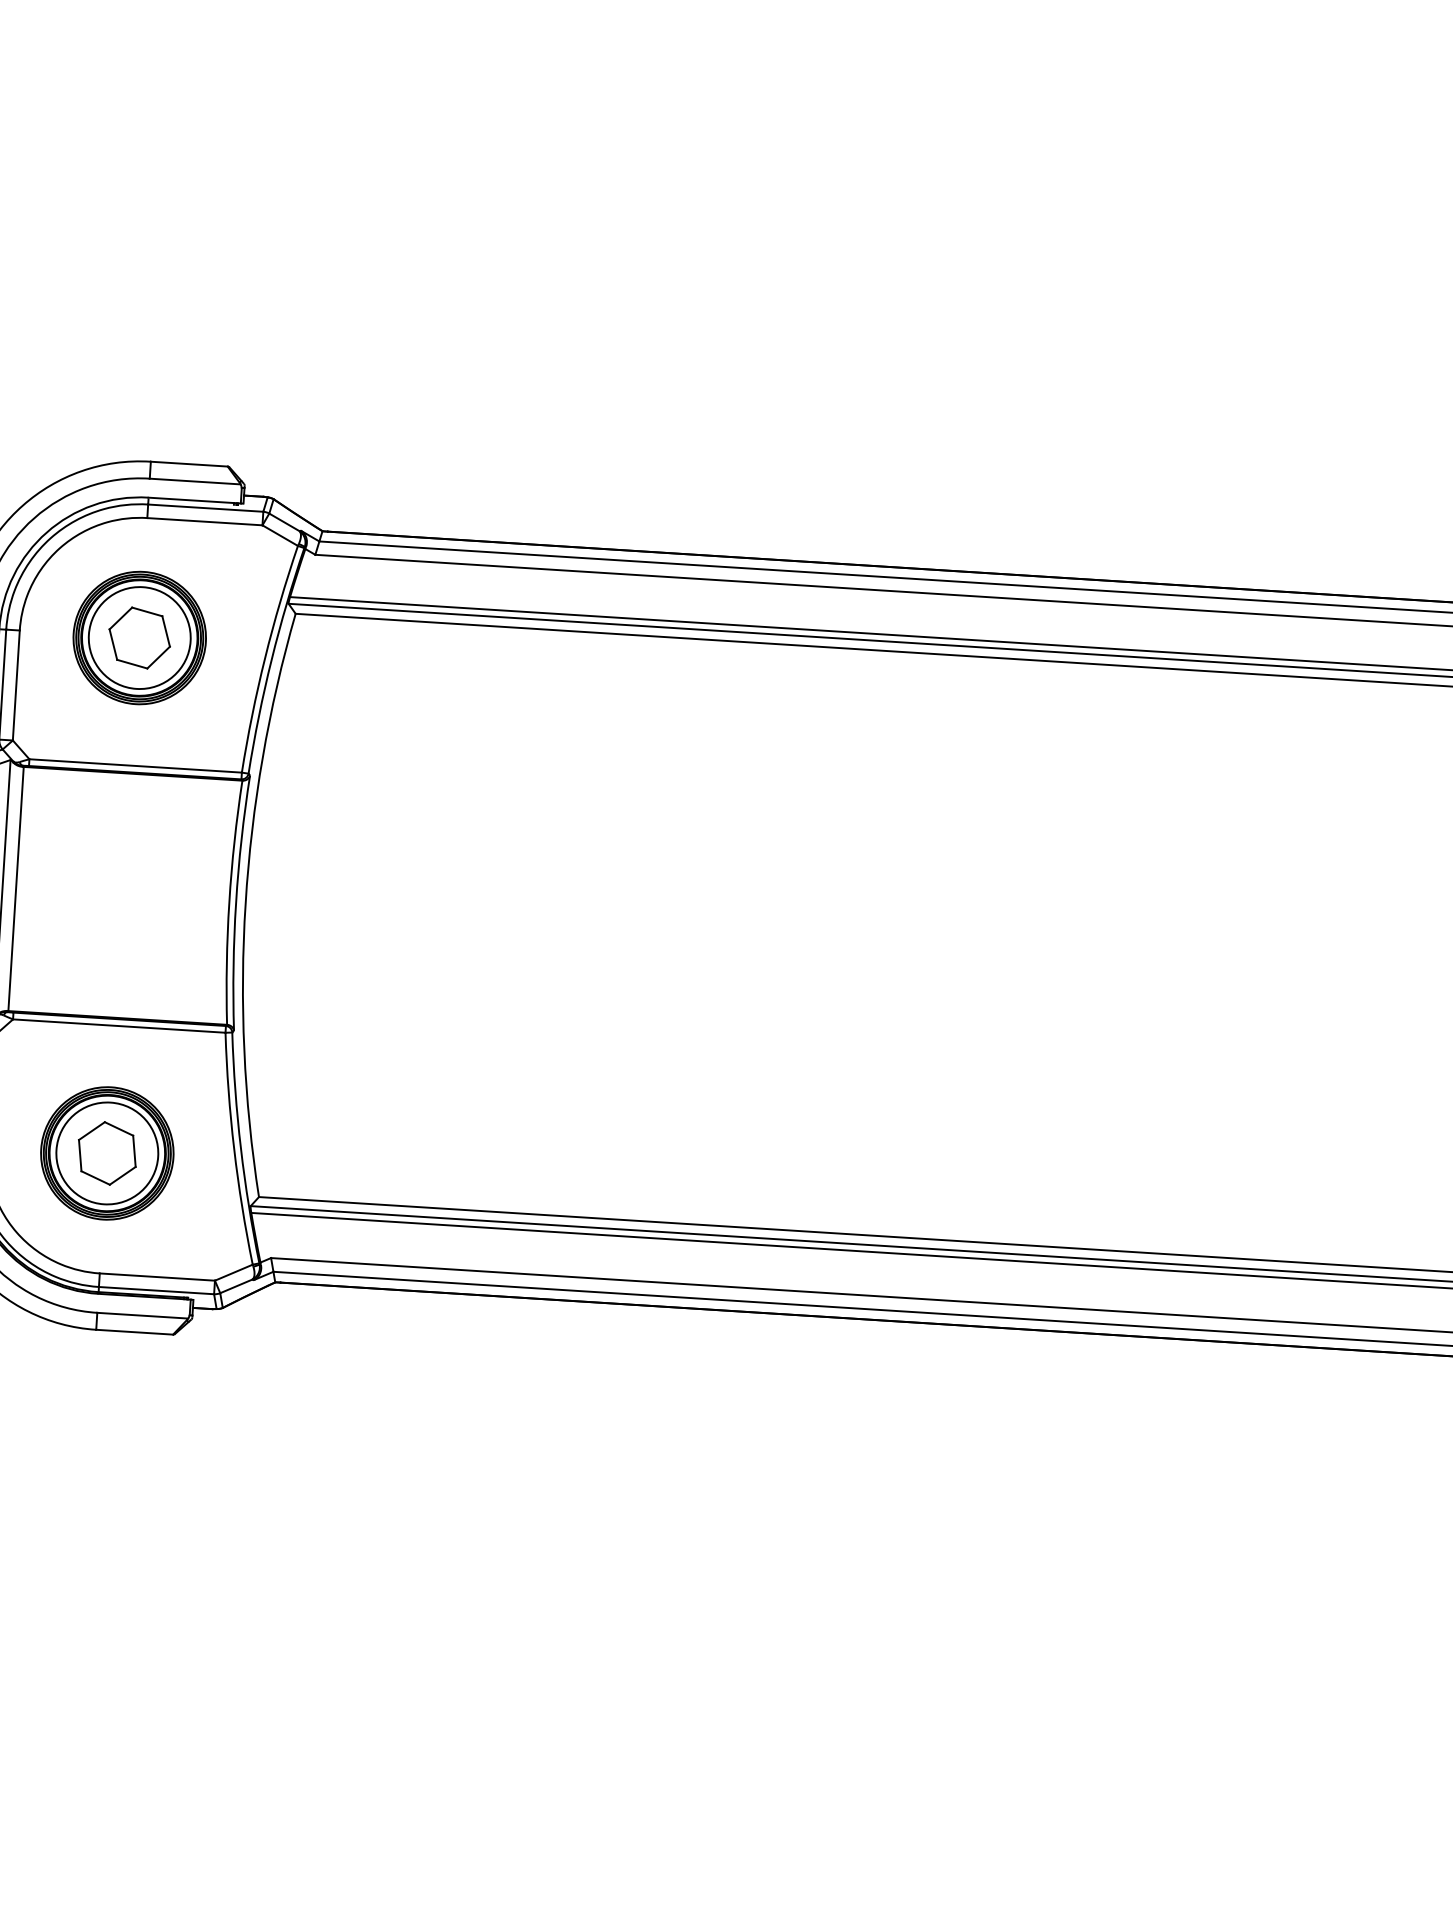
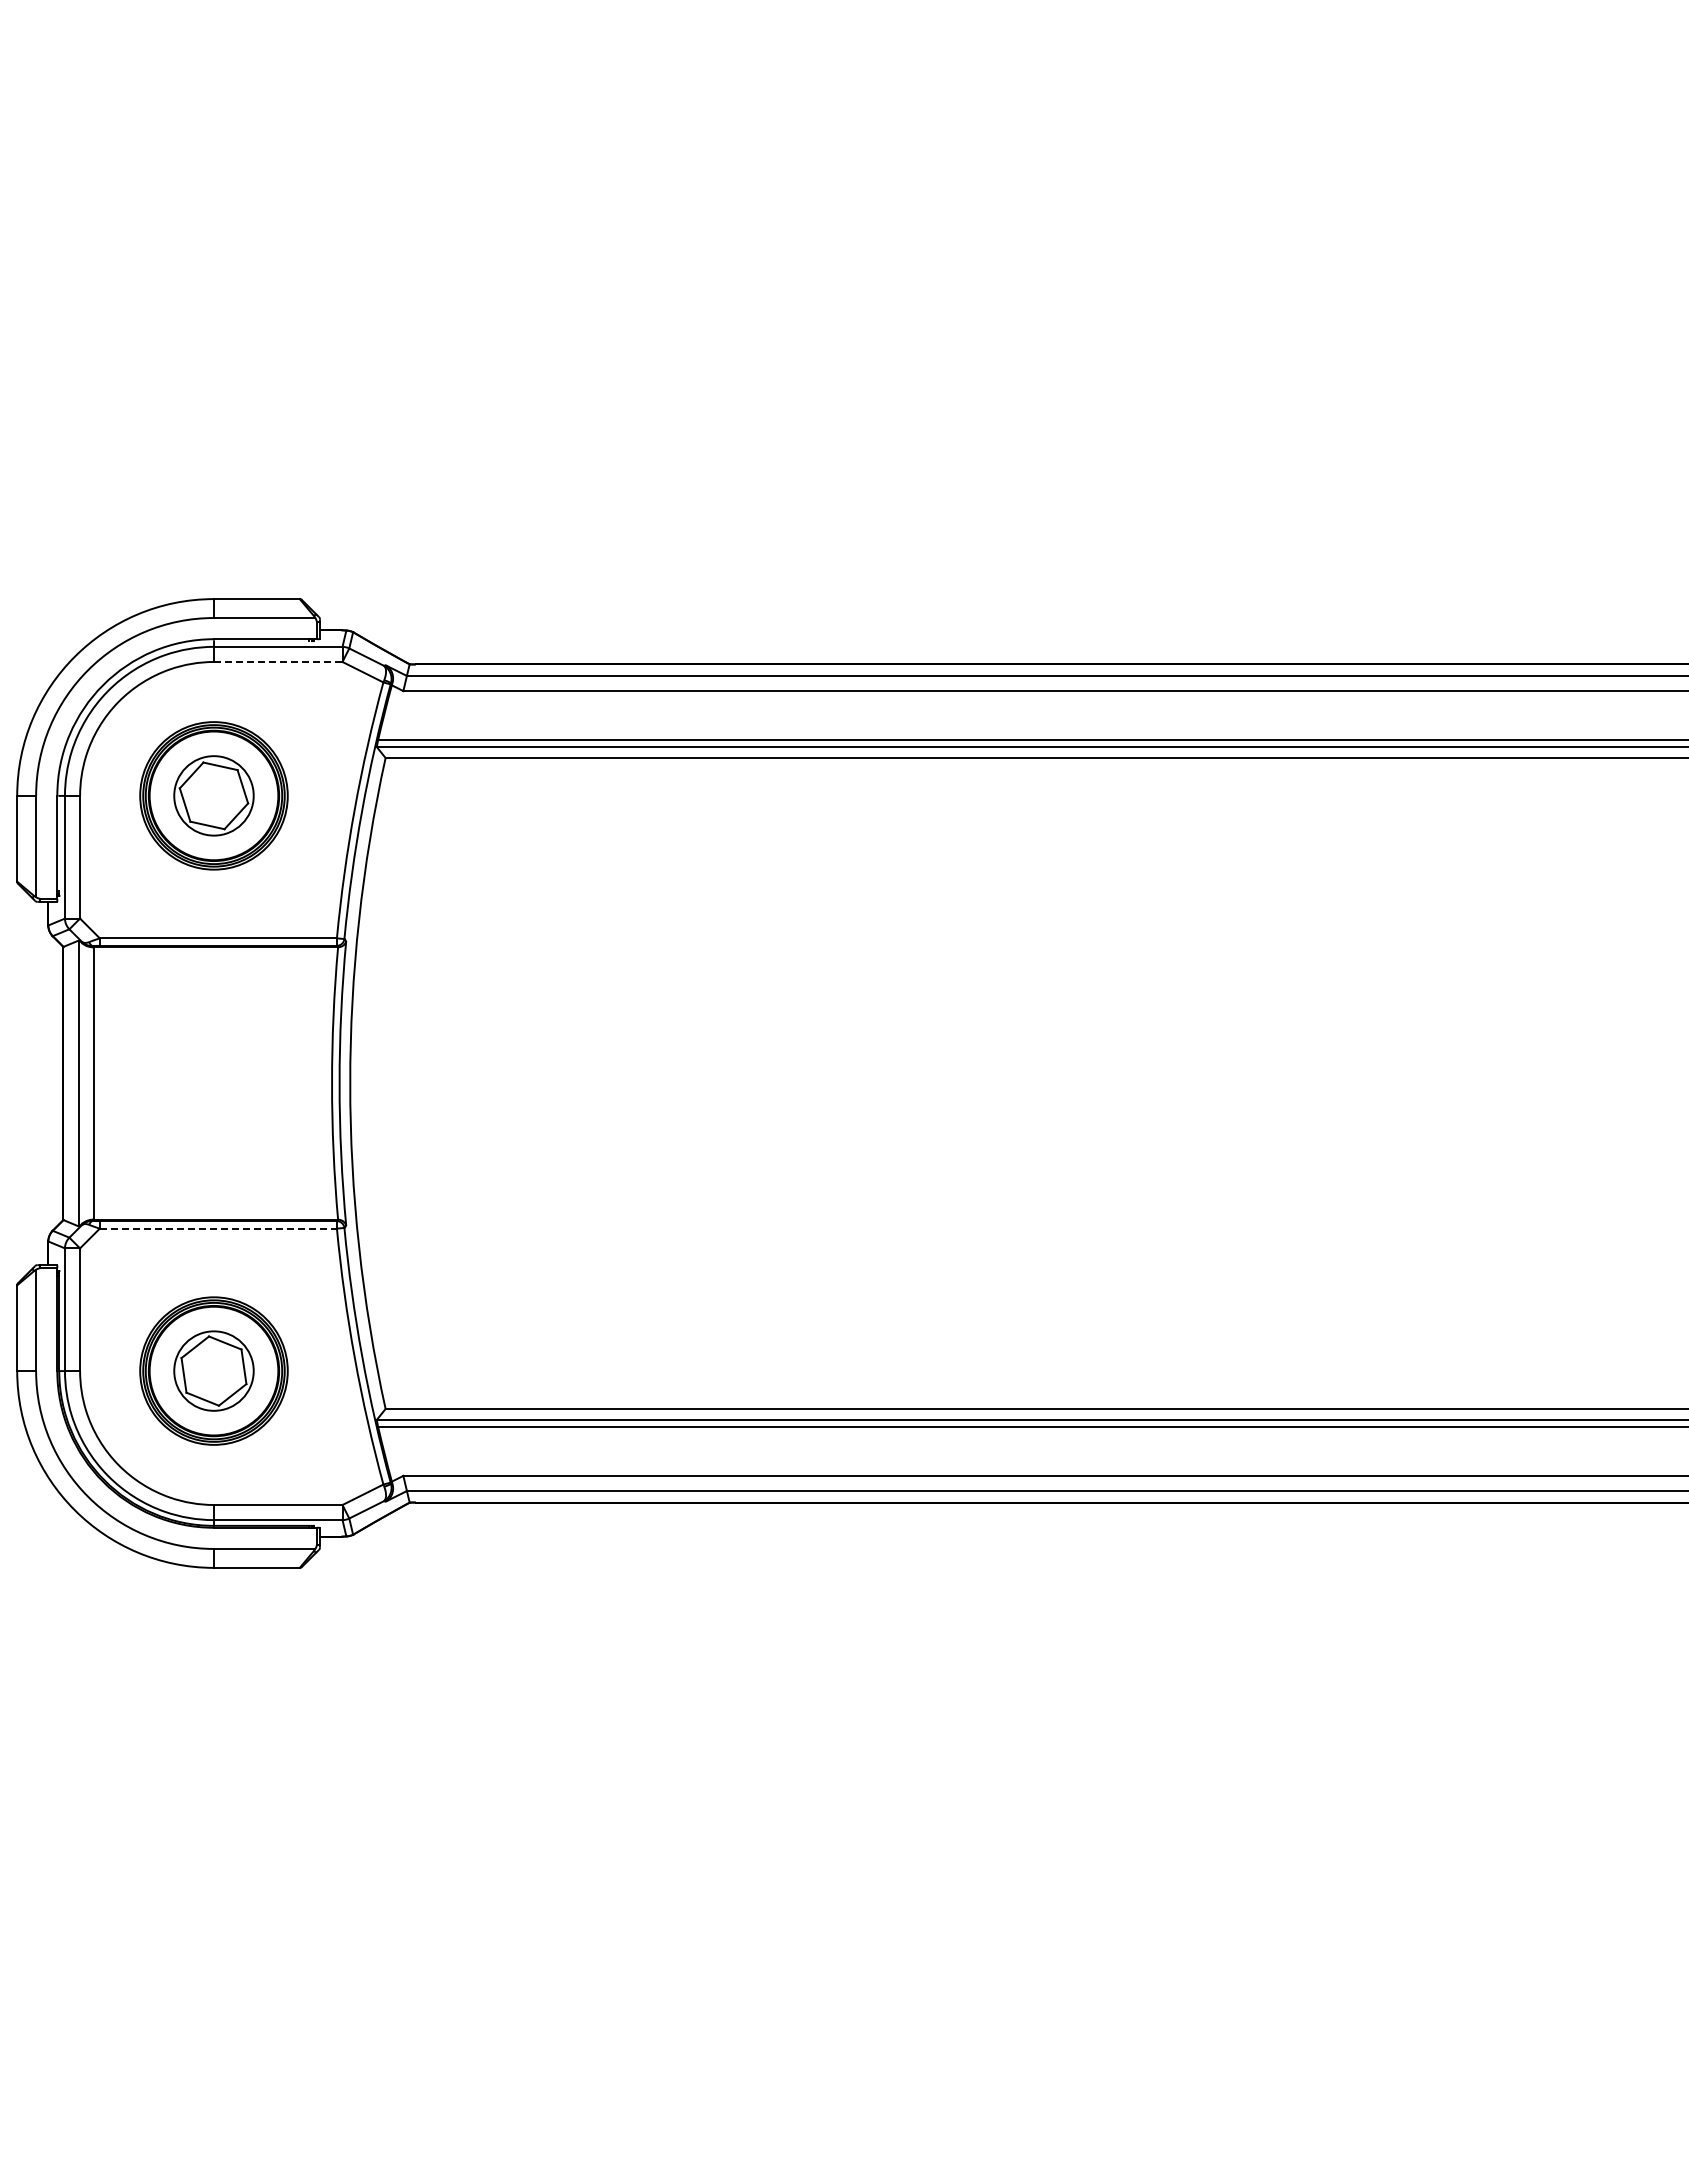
line: (205, 521) -> (278, 661), solid -> dashed
circle: (139, 637) -> (213, 795), size x0.7
line: (119, 1025) -> (218, 1228), solid -> dashed
circle: (106, 1152) -> (213, 1370), size x0.7

